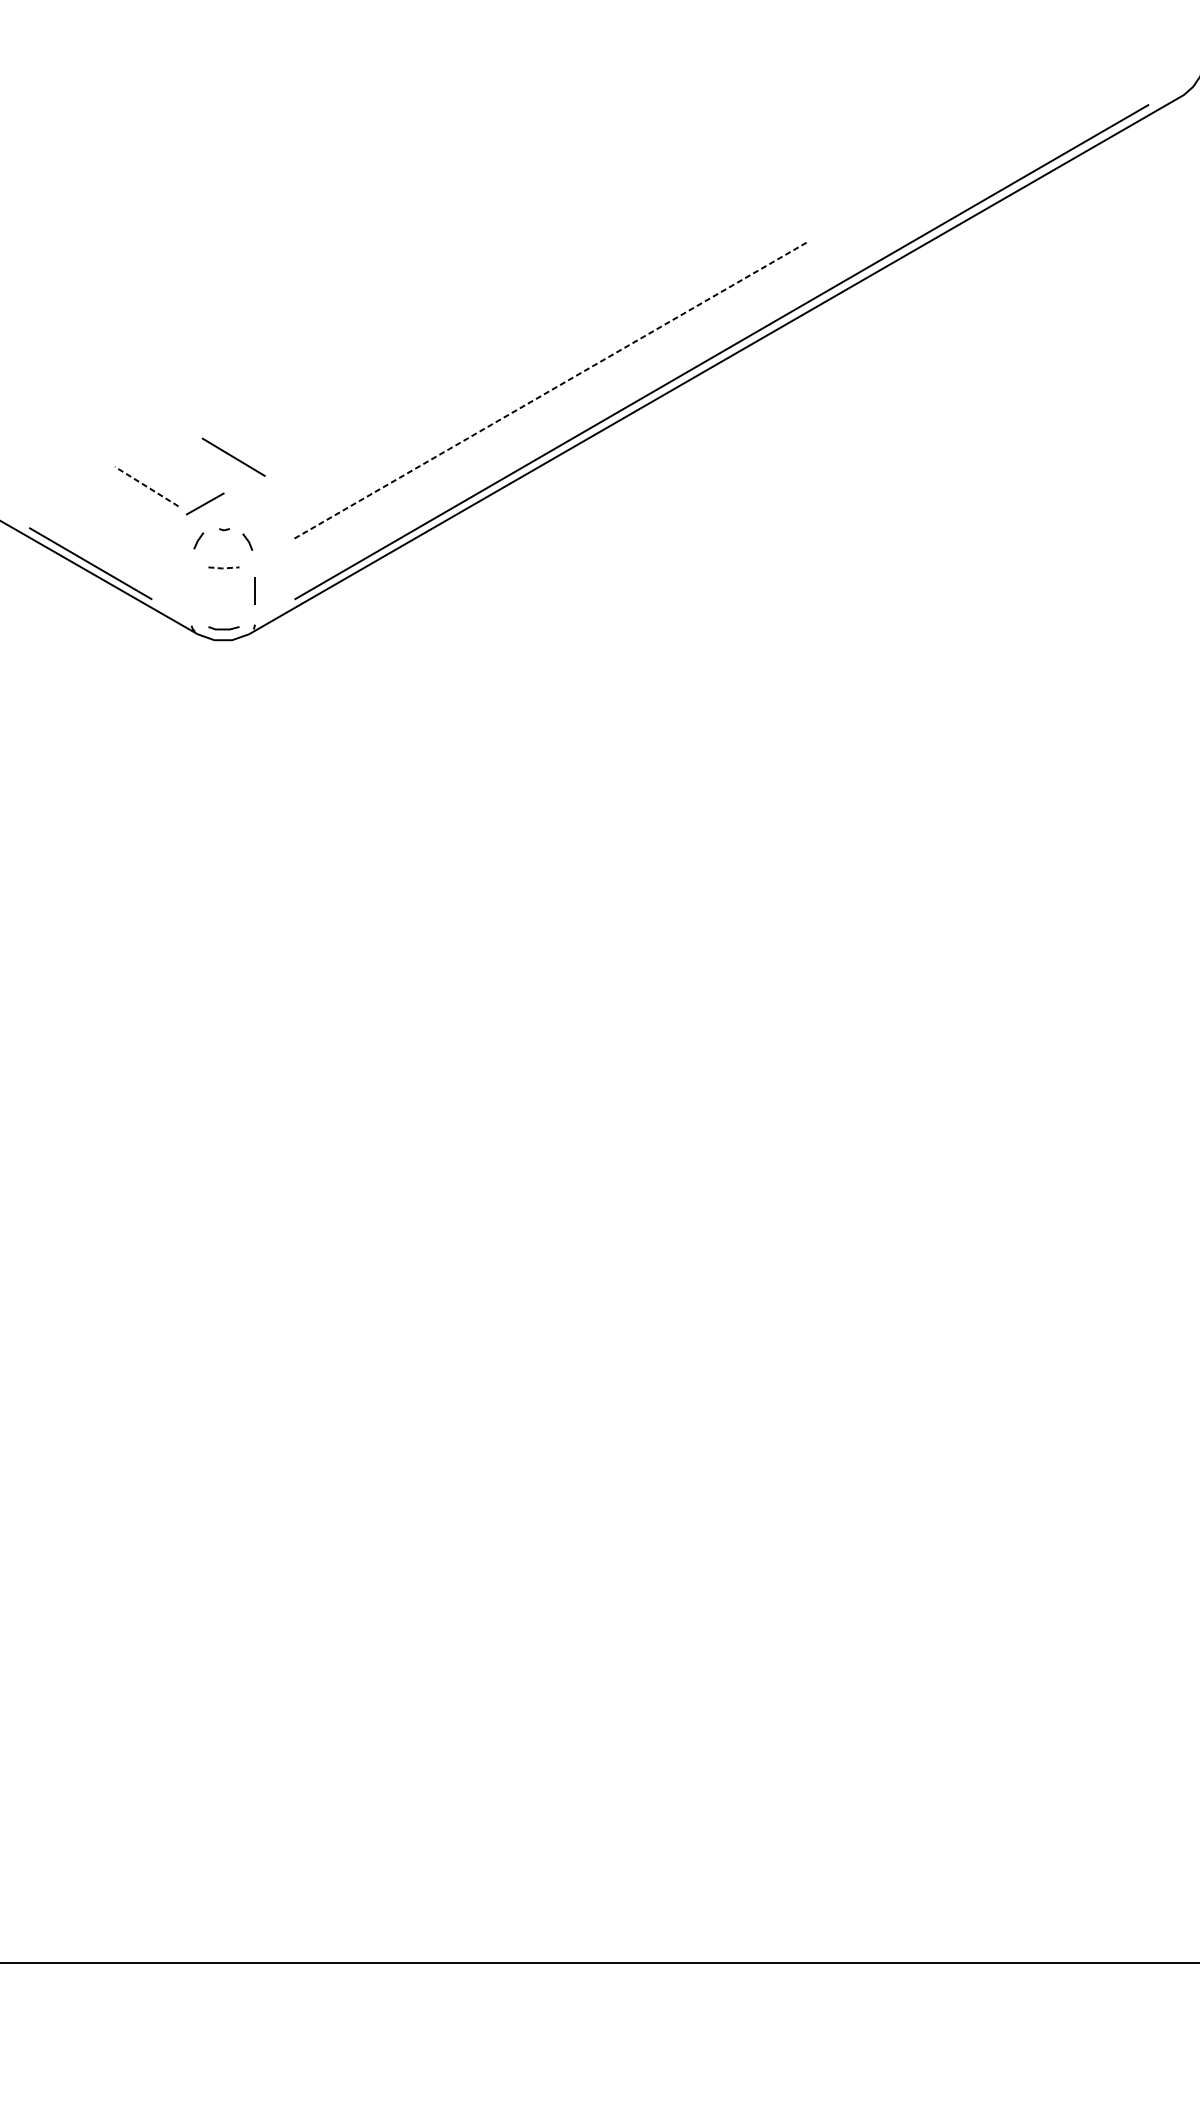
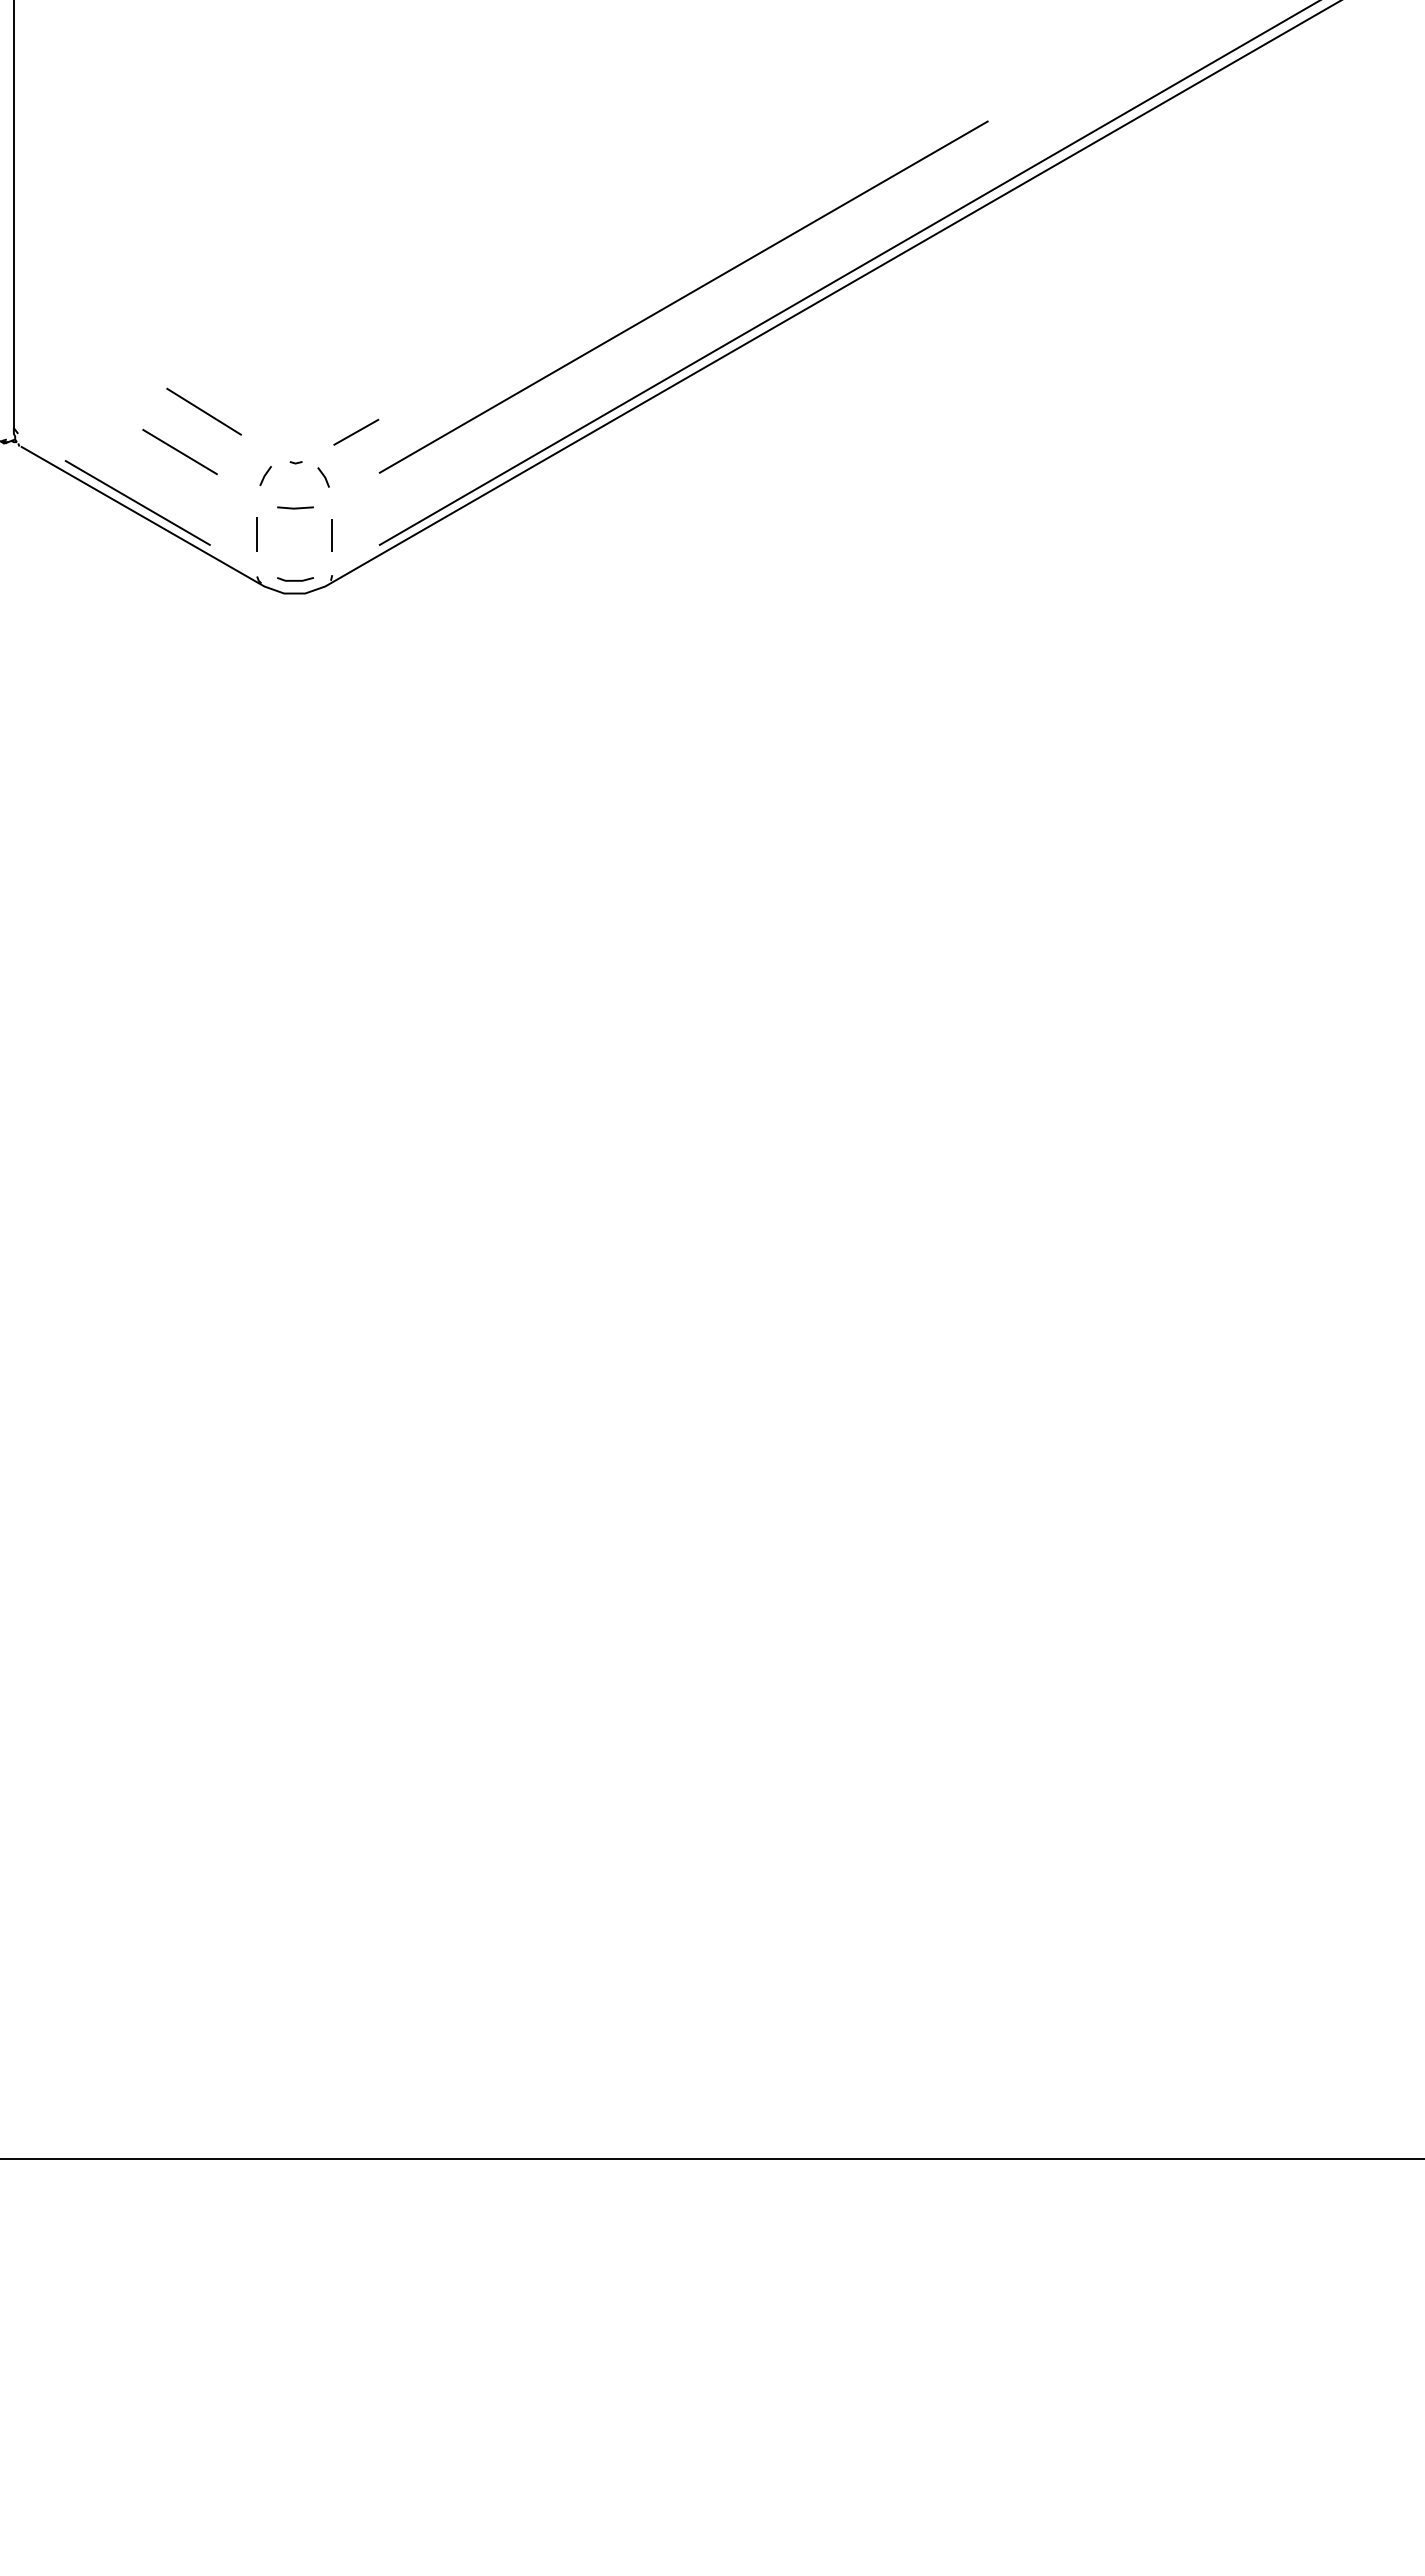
line: (551, 390) -> (683, 297), dashed -> solid
line: (233, 456) -> (179, 451), moved
line: (146, 486) -> (203, 411), dashed -> solid
line: (205, 503) -> (356, 431), moved
line: (223, 568) -> (295, 508), dashed -> solid
line: (191, 590) -> (256, 534), added

